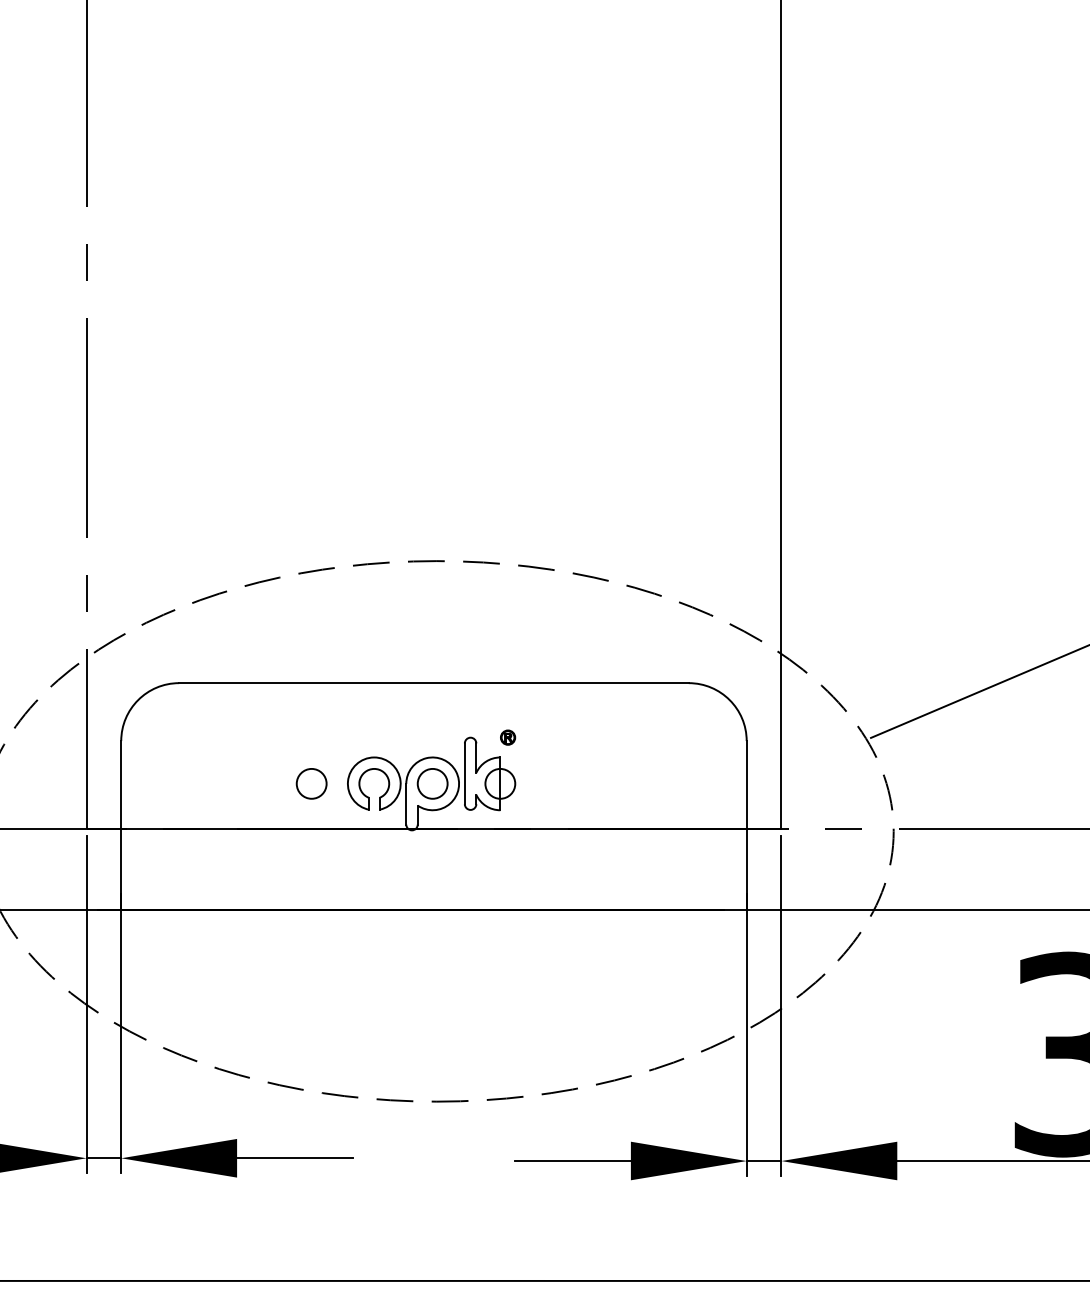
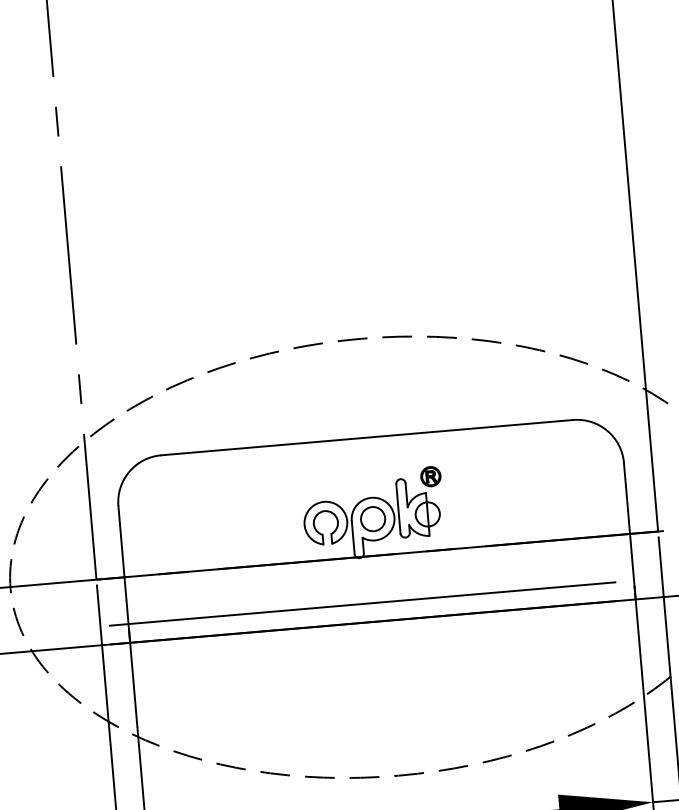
part: (507, 737) -> (430, 476), size x1.67
circle: (311, 783) -> (275, 527), removed
line: (410, 887) -> (362, 604), added

